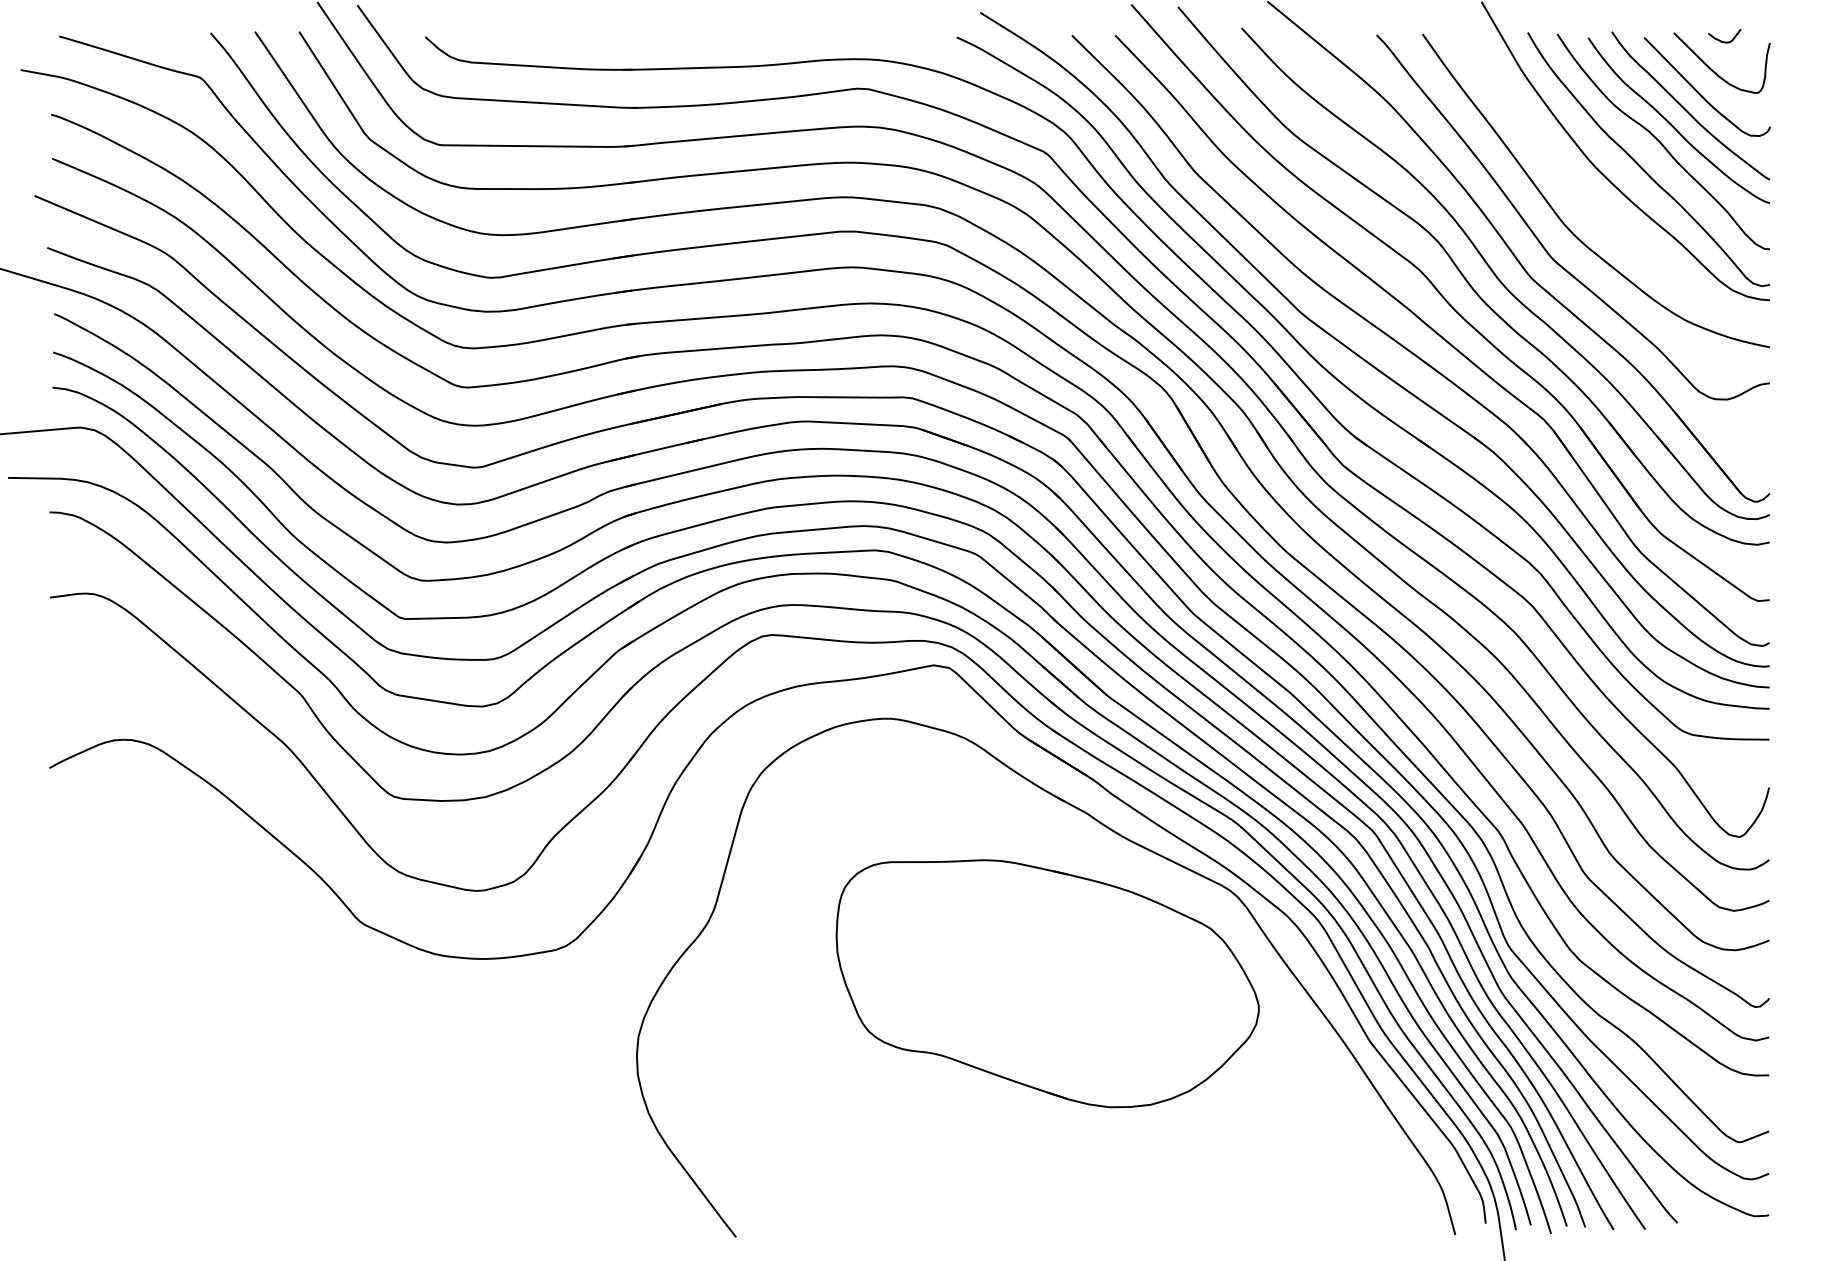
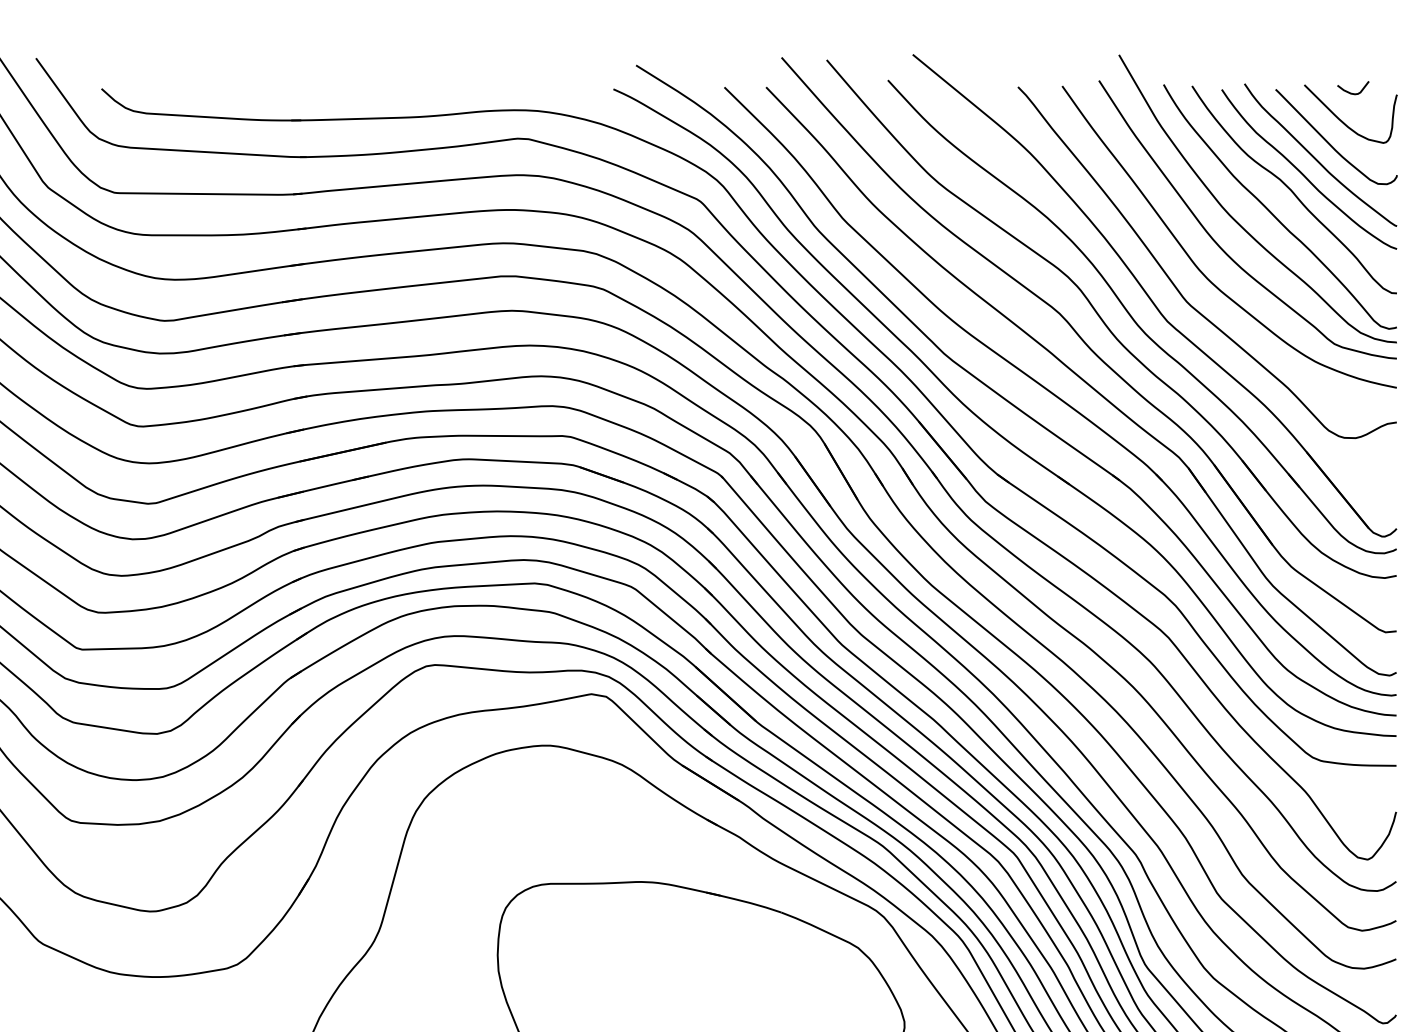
curve: (1585, 198) -> (1219, 244), added

